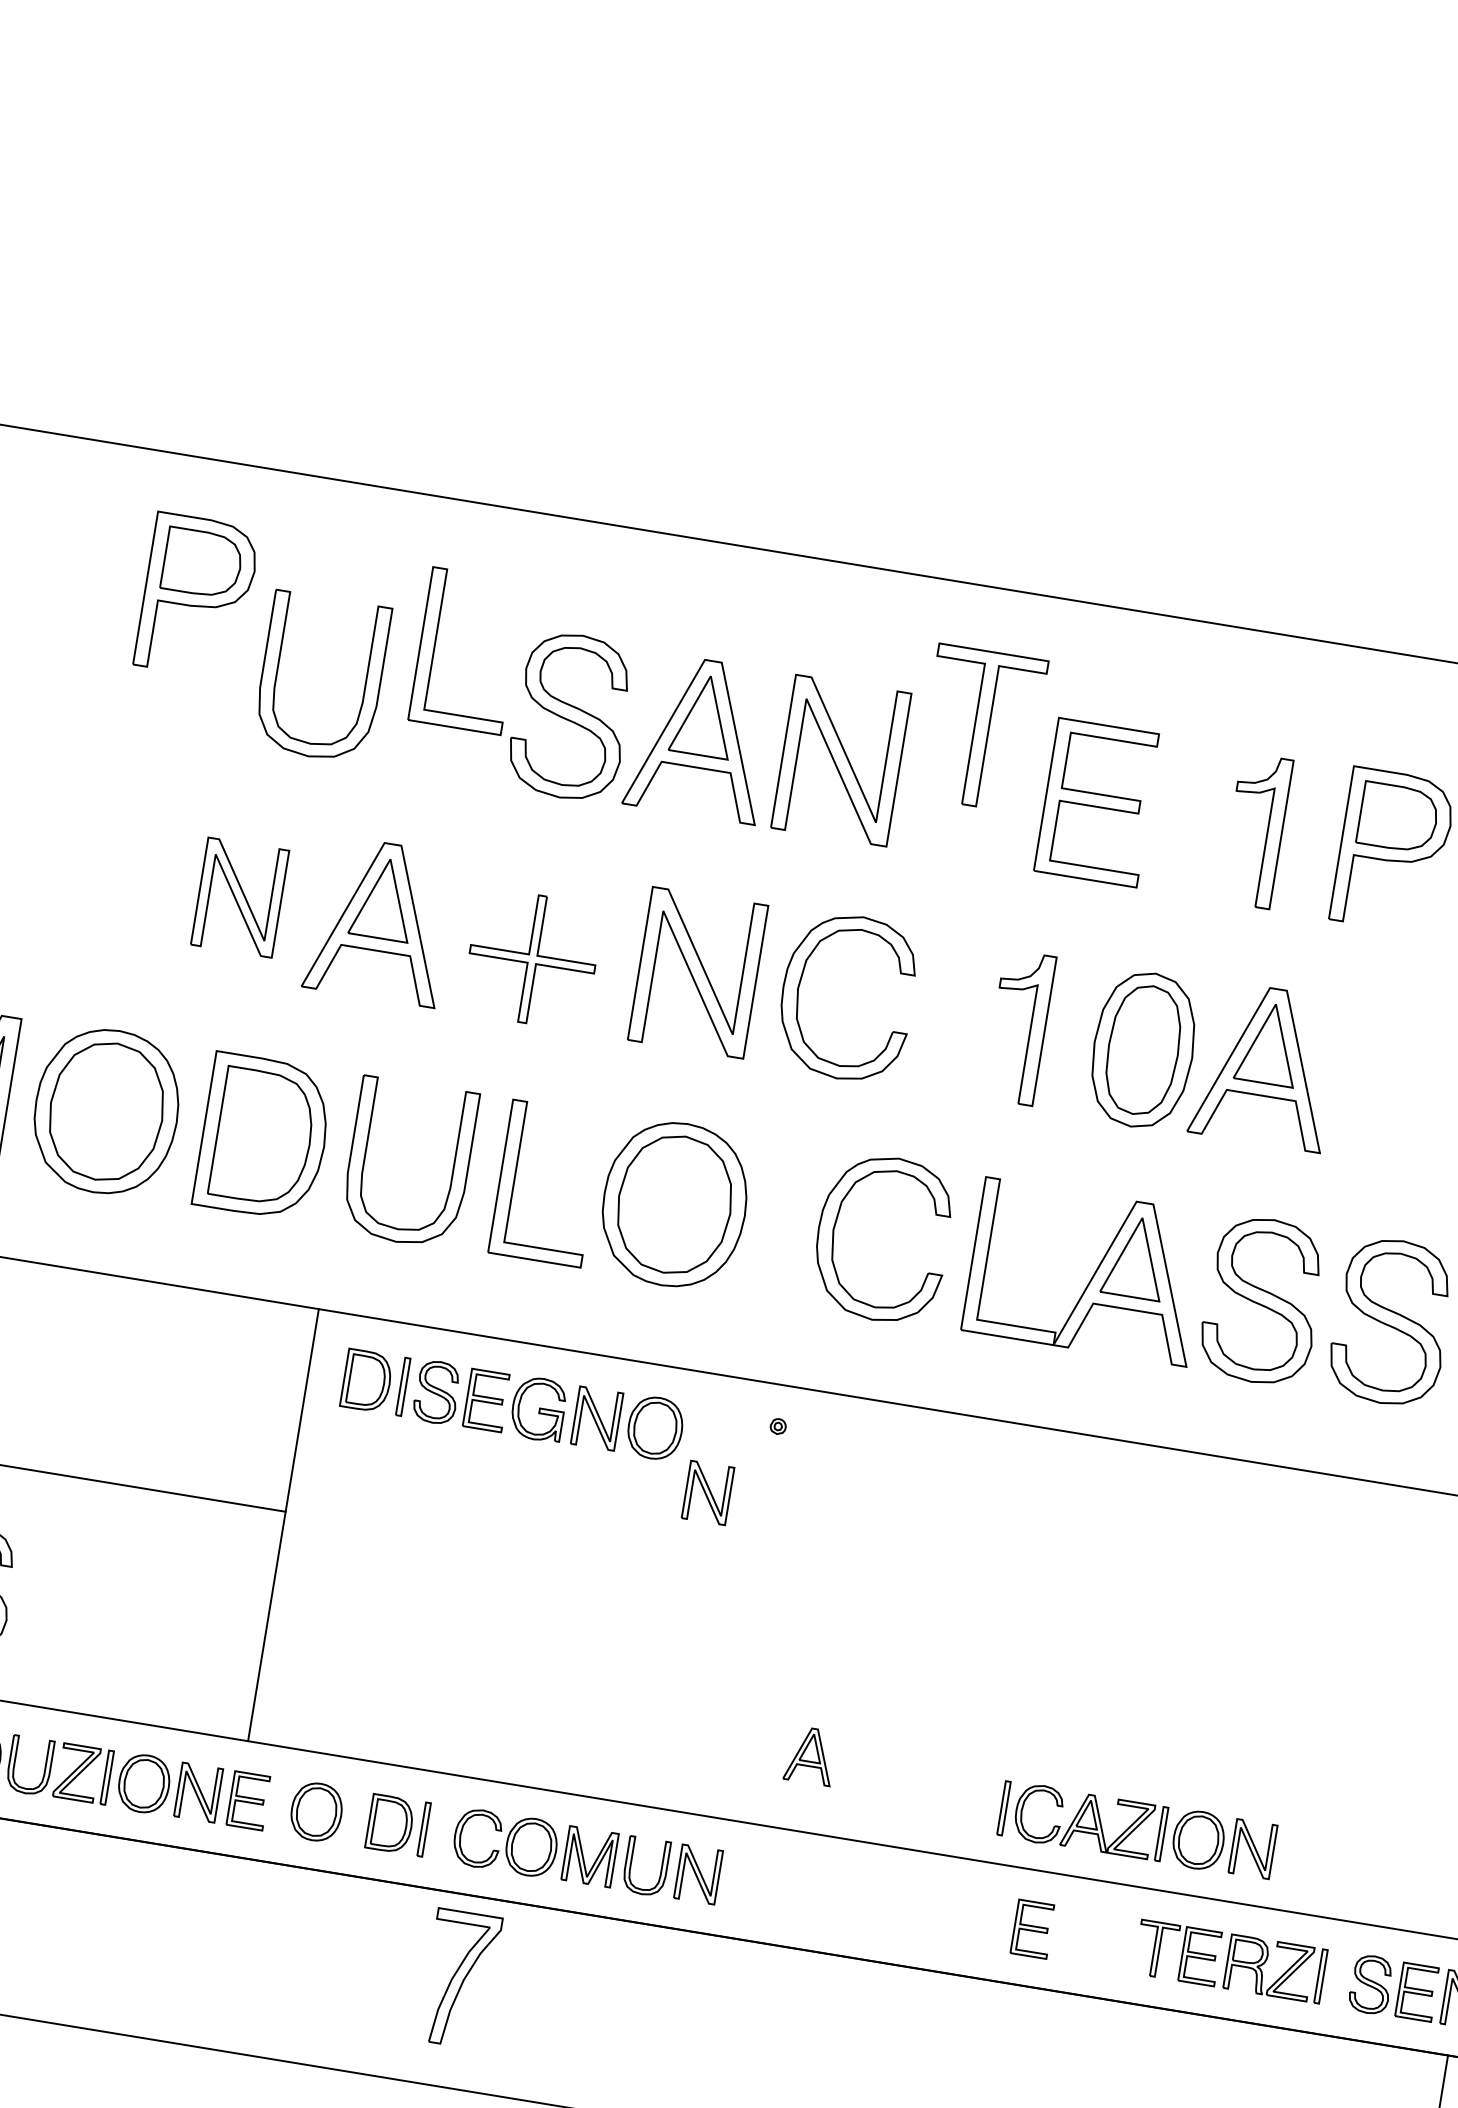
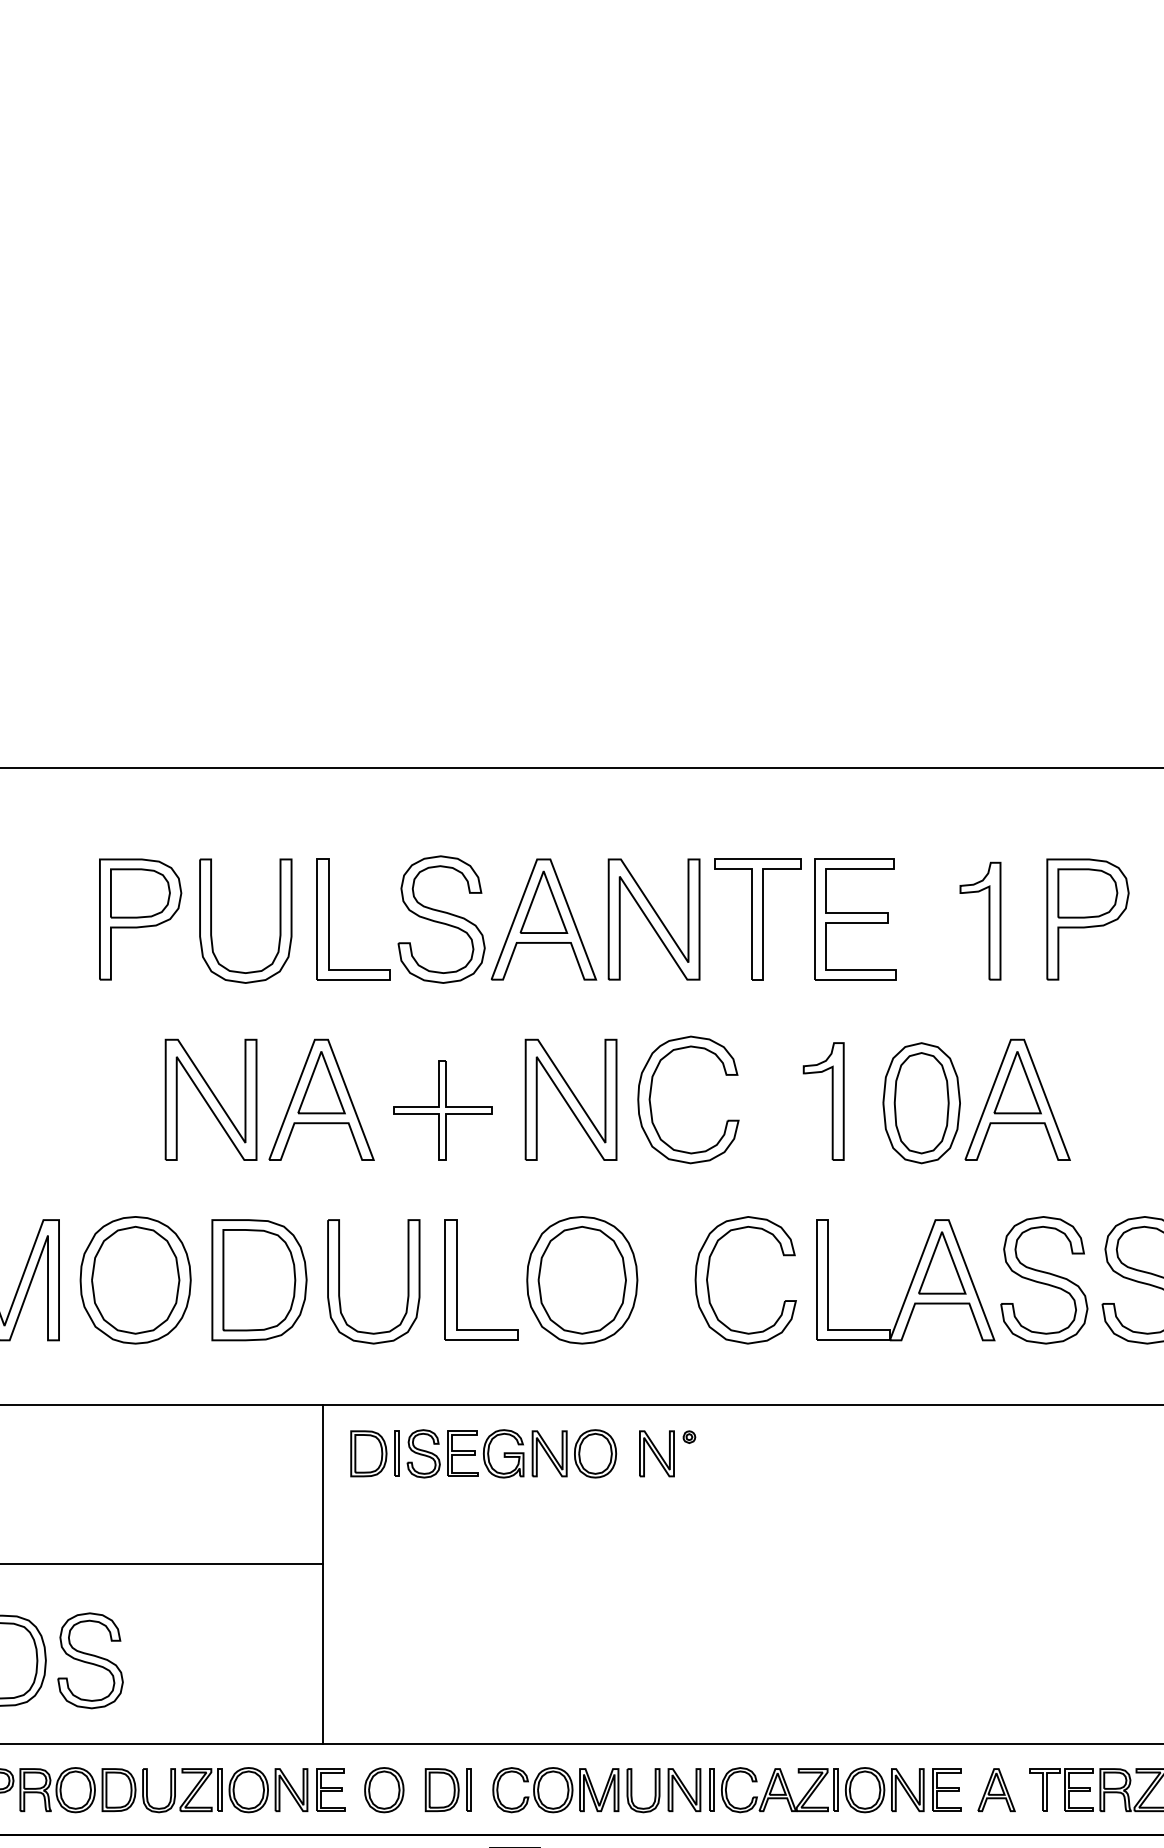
part: (197, 596) -> (140, 919), moved
part: (435, 645) -> (329, 919), moved
part: (981, 728) -> (757, 919), moved
part: (239, 897) -> (210, 1099), size x1.43
part: (707, 1492) -> (656, 1453), moved
part: (810, 1756) -> (996, 1790), moved
part: (1136, 1830) -> (816, 1790), moved

